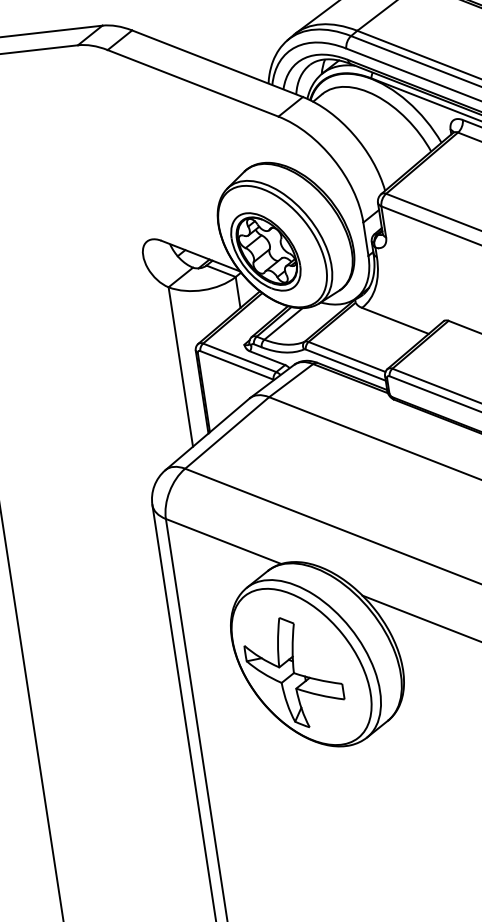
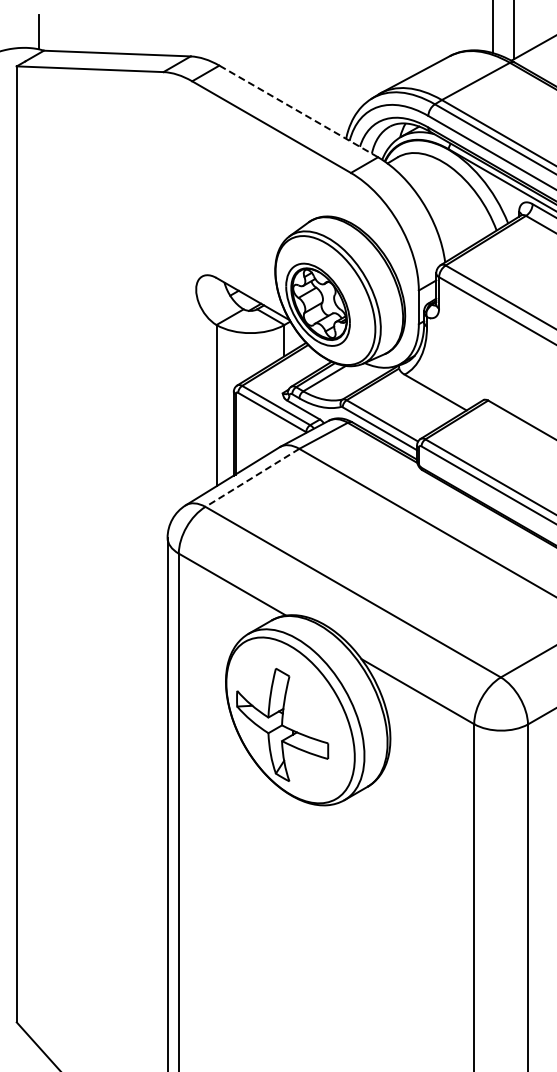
line: (217, 63) -> (298, 111), solid -> dashed
line: (227, 433) -> (252, 478), solid -> dashed

